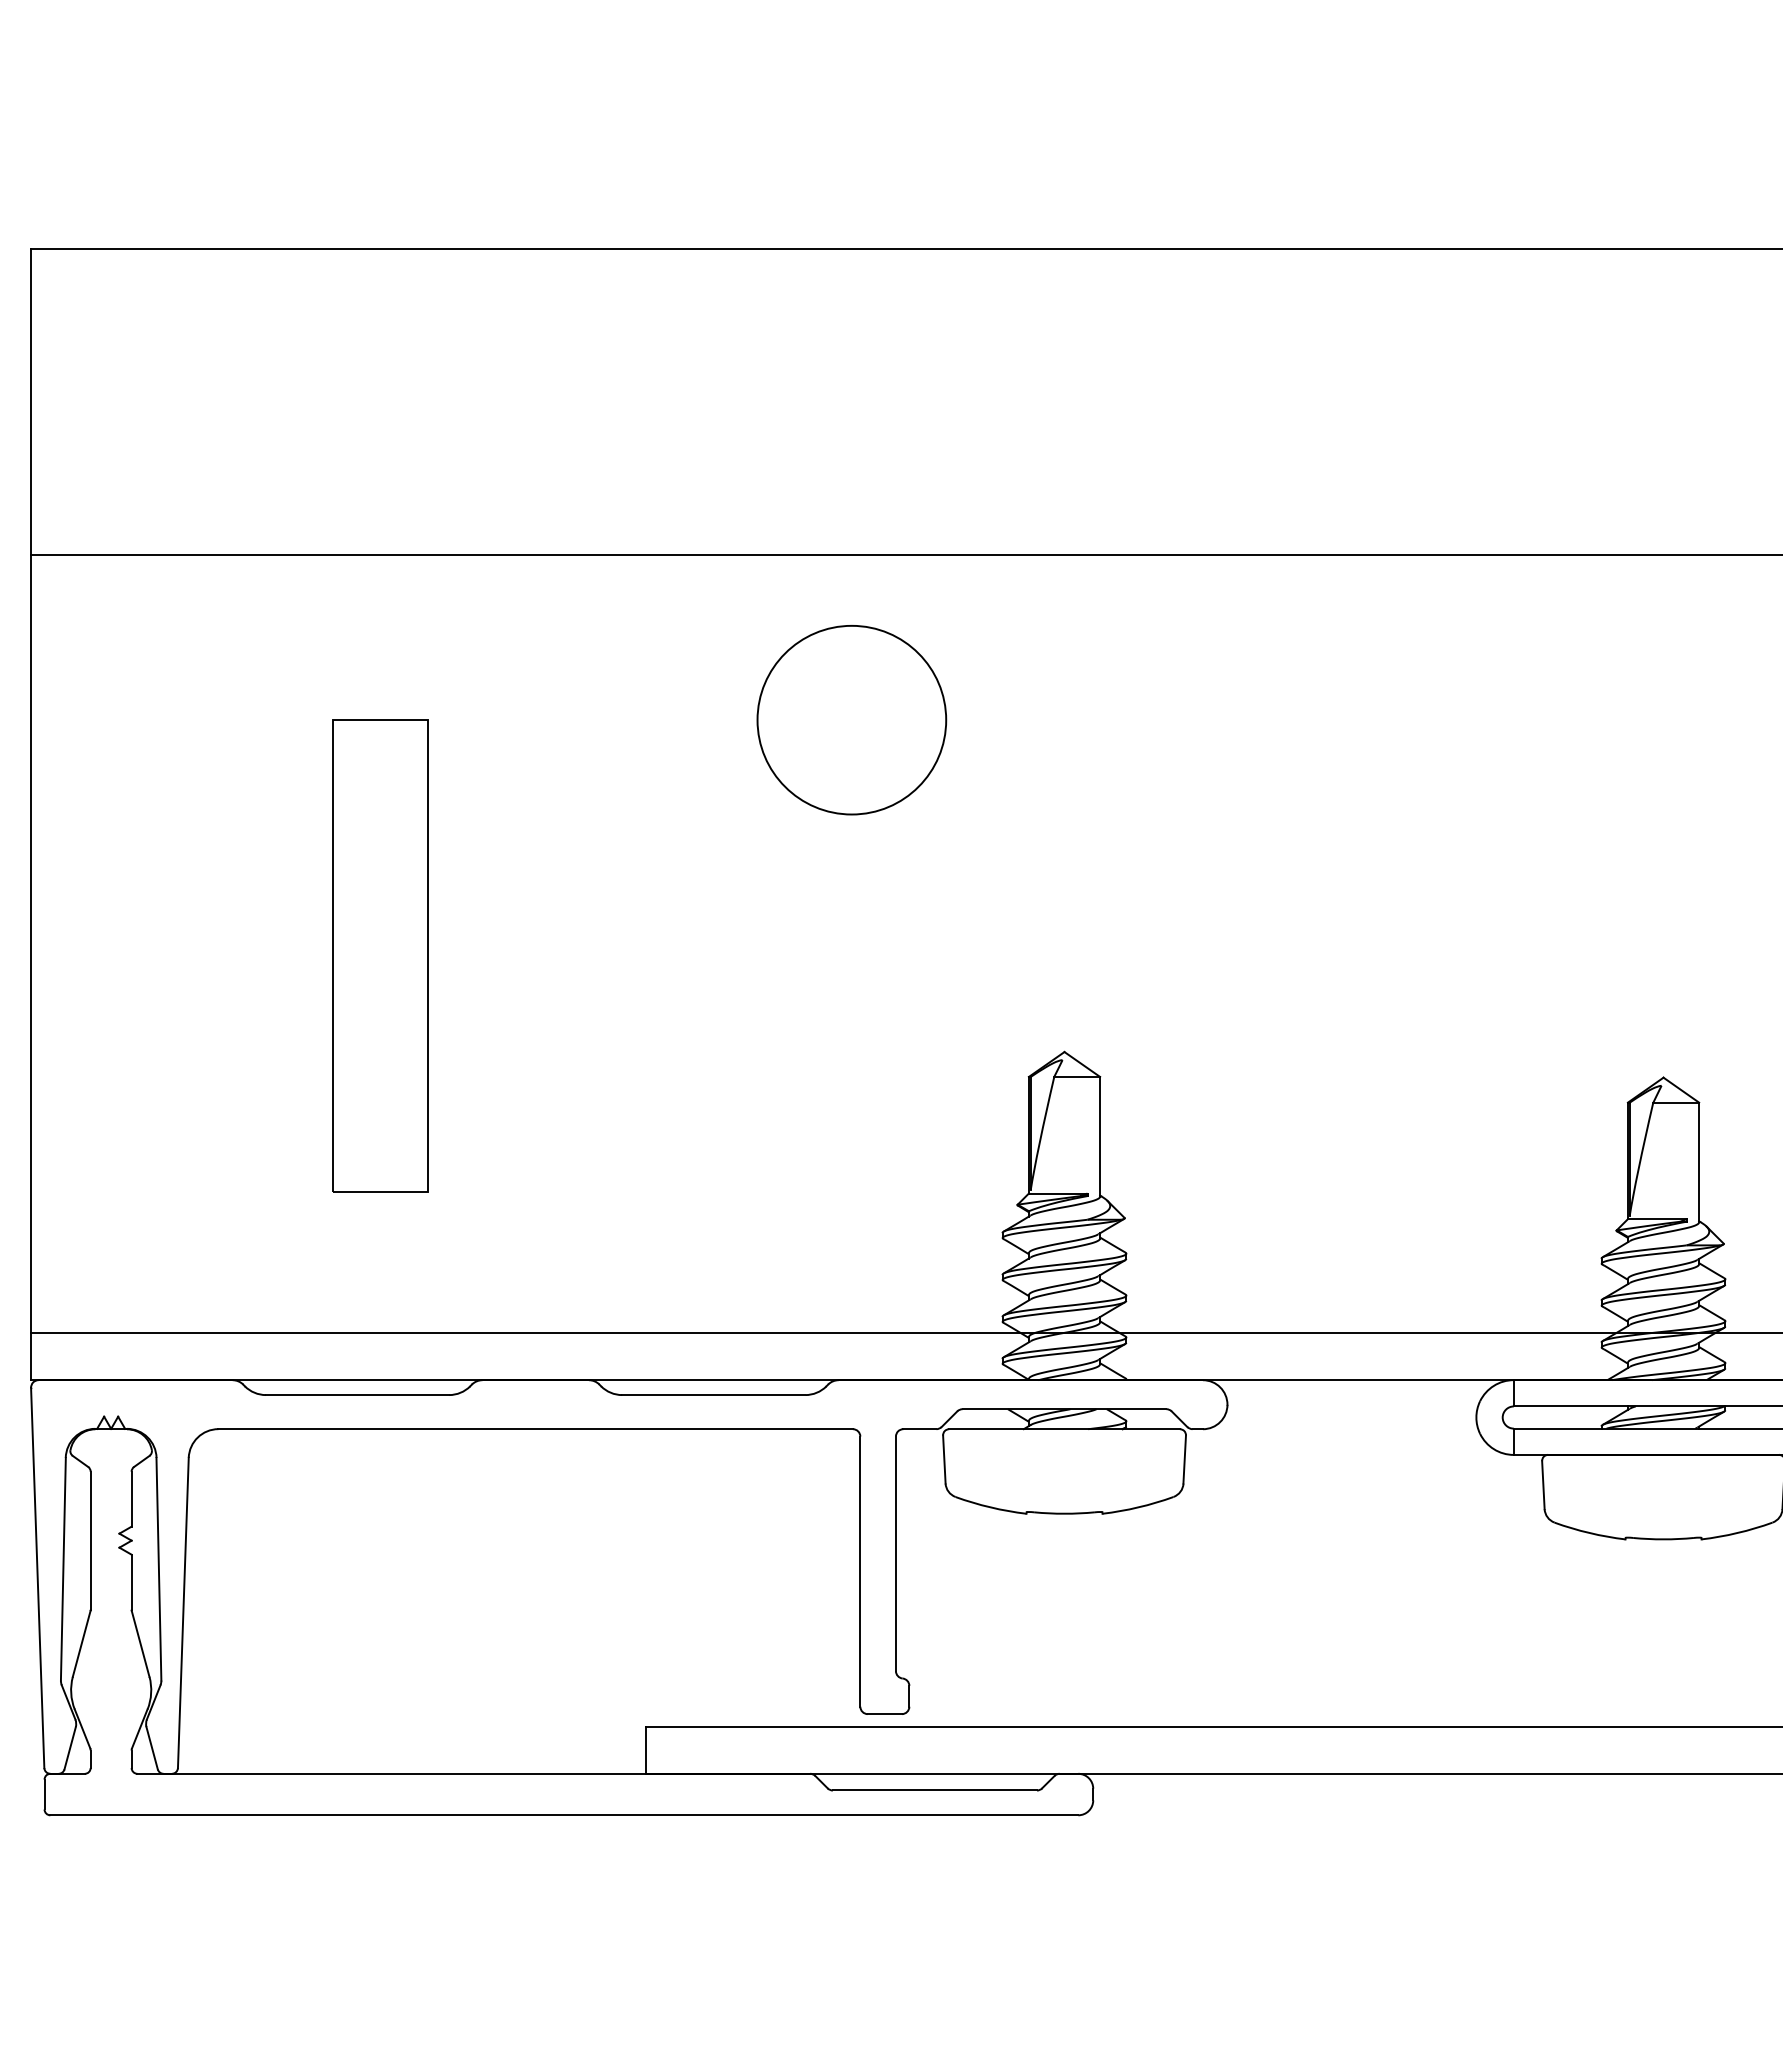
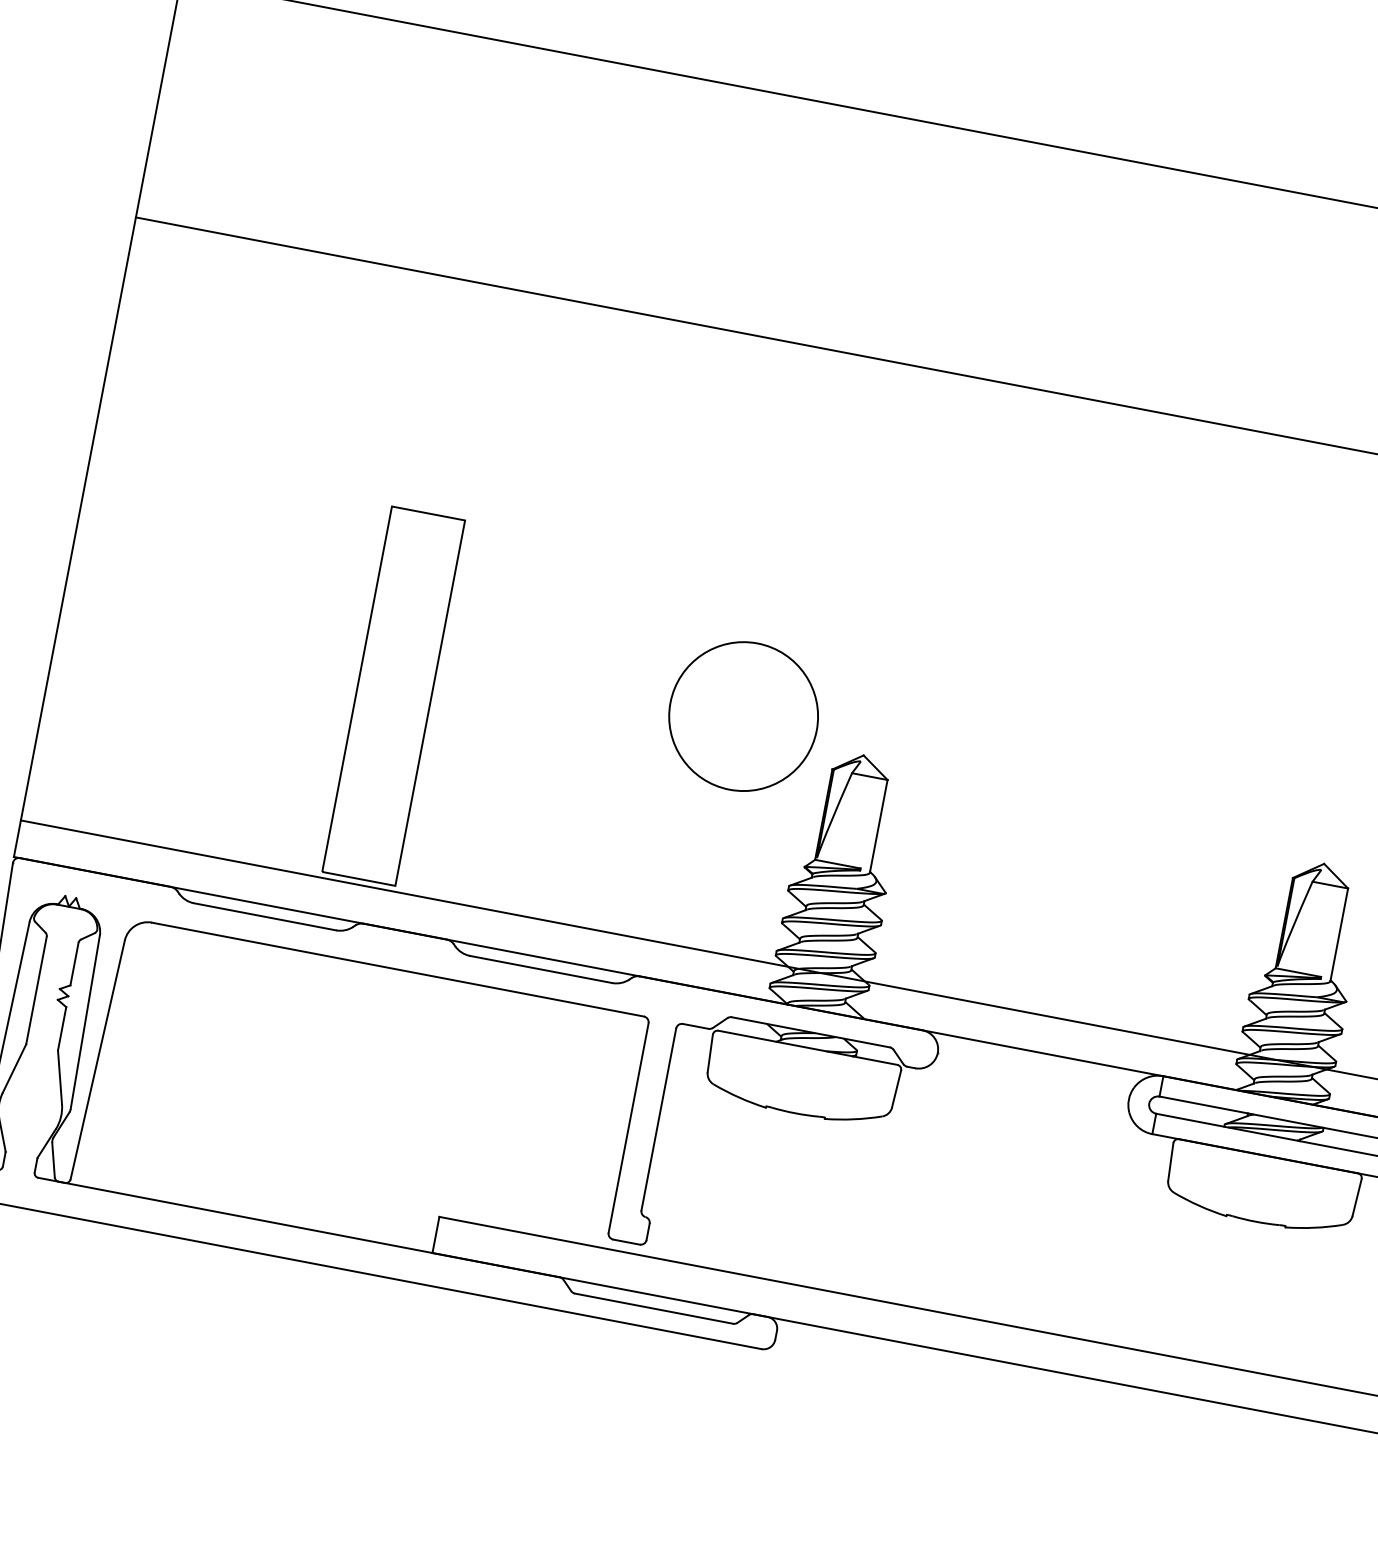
circle: (851, 720) -> (743, 716), moved
part: (380, 955) -> (393, 695), moved

